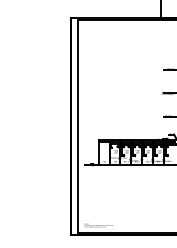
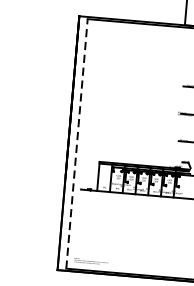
line: (78, 126) -> (77, 143), solid -> dashed

